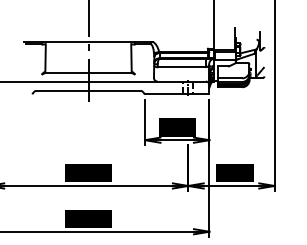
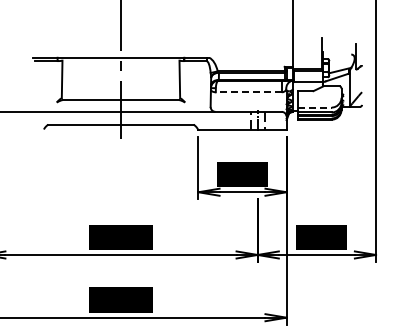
line: (181, 67) -> (248, 92), solid -> dashed
line: (230, 78) -> (315, 107), solid -> dashed

